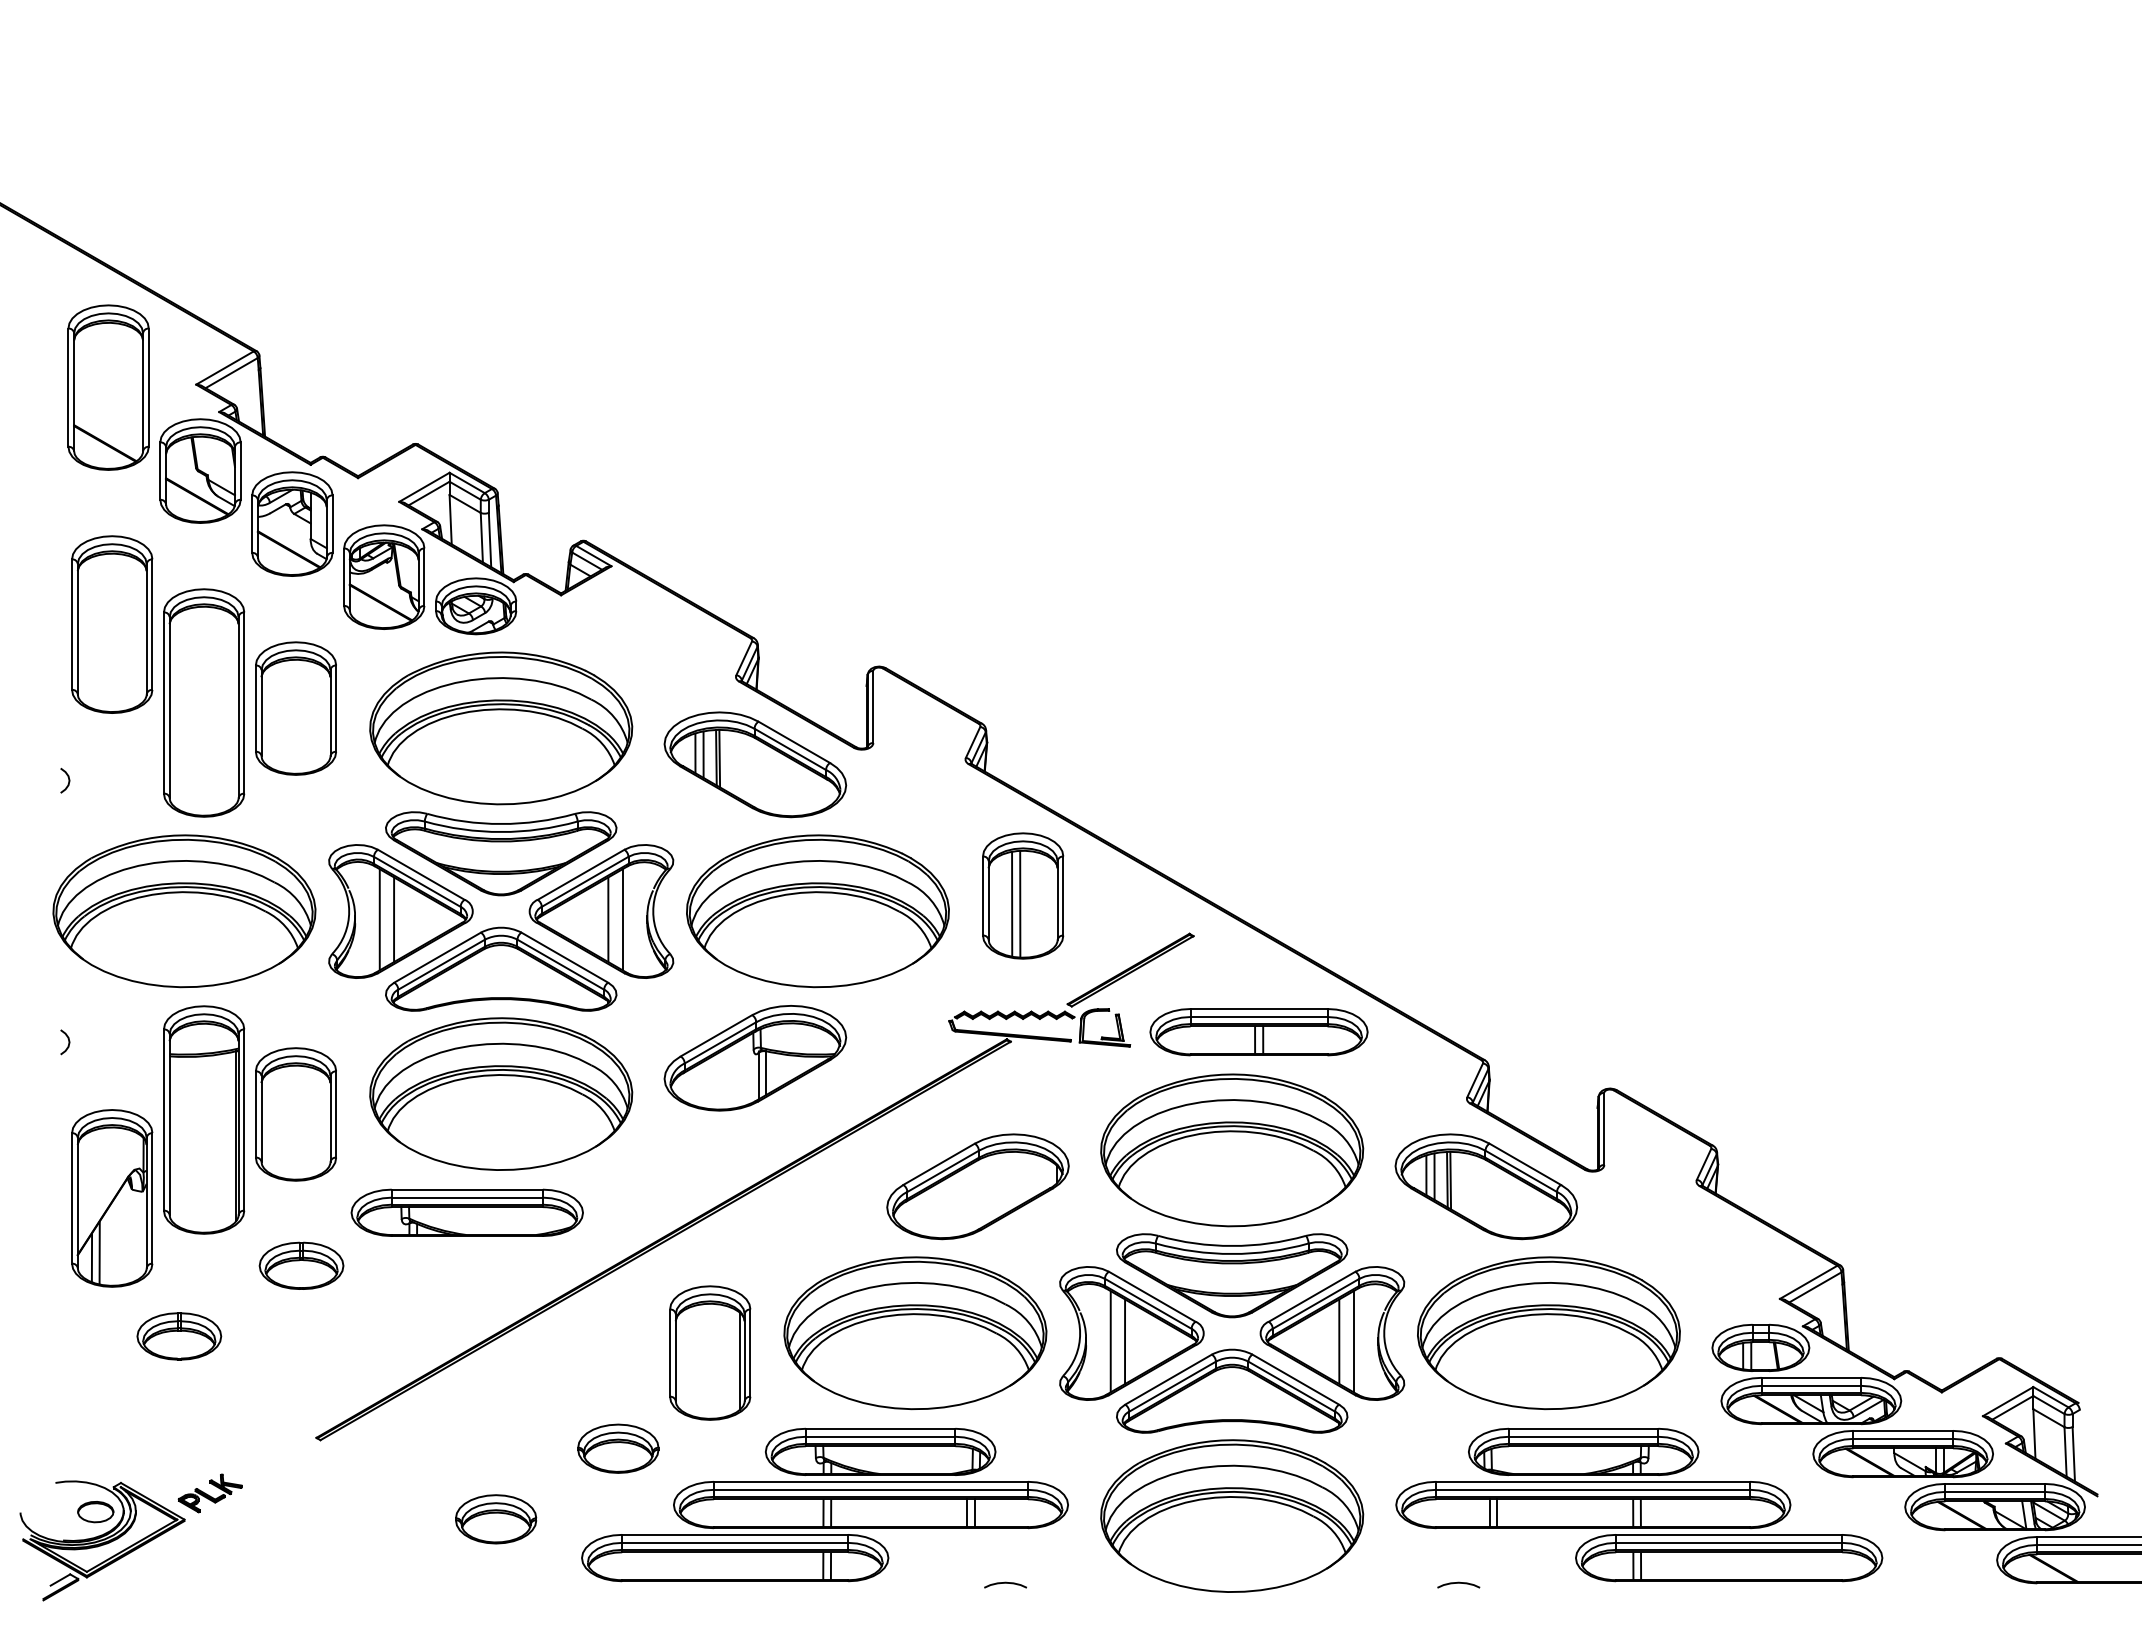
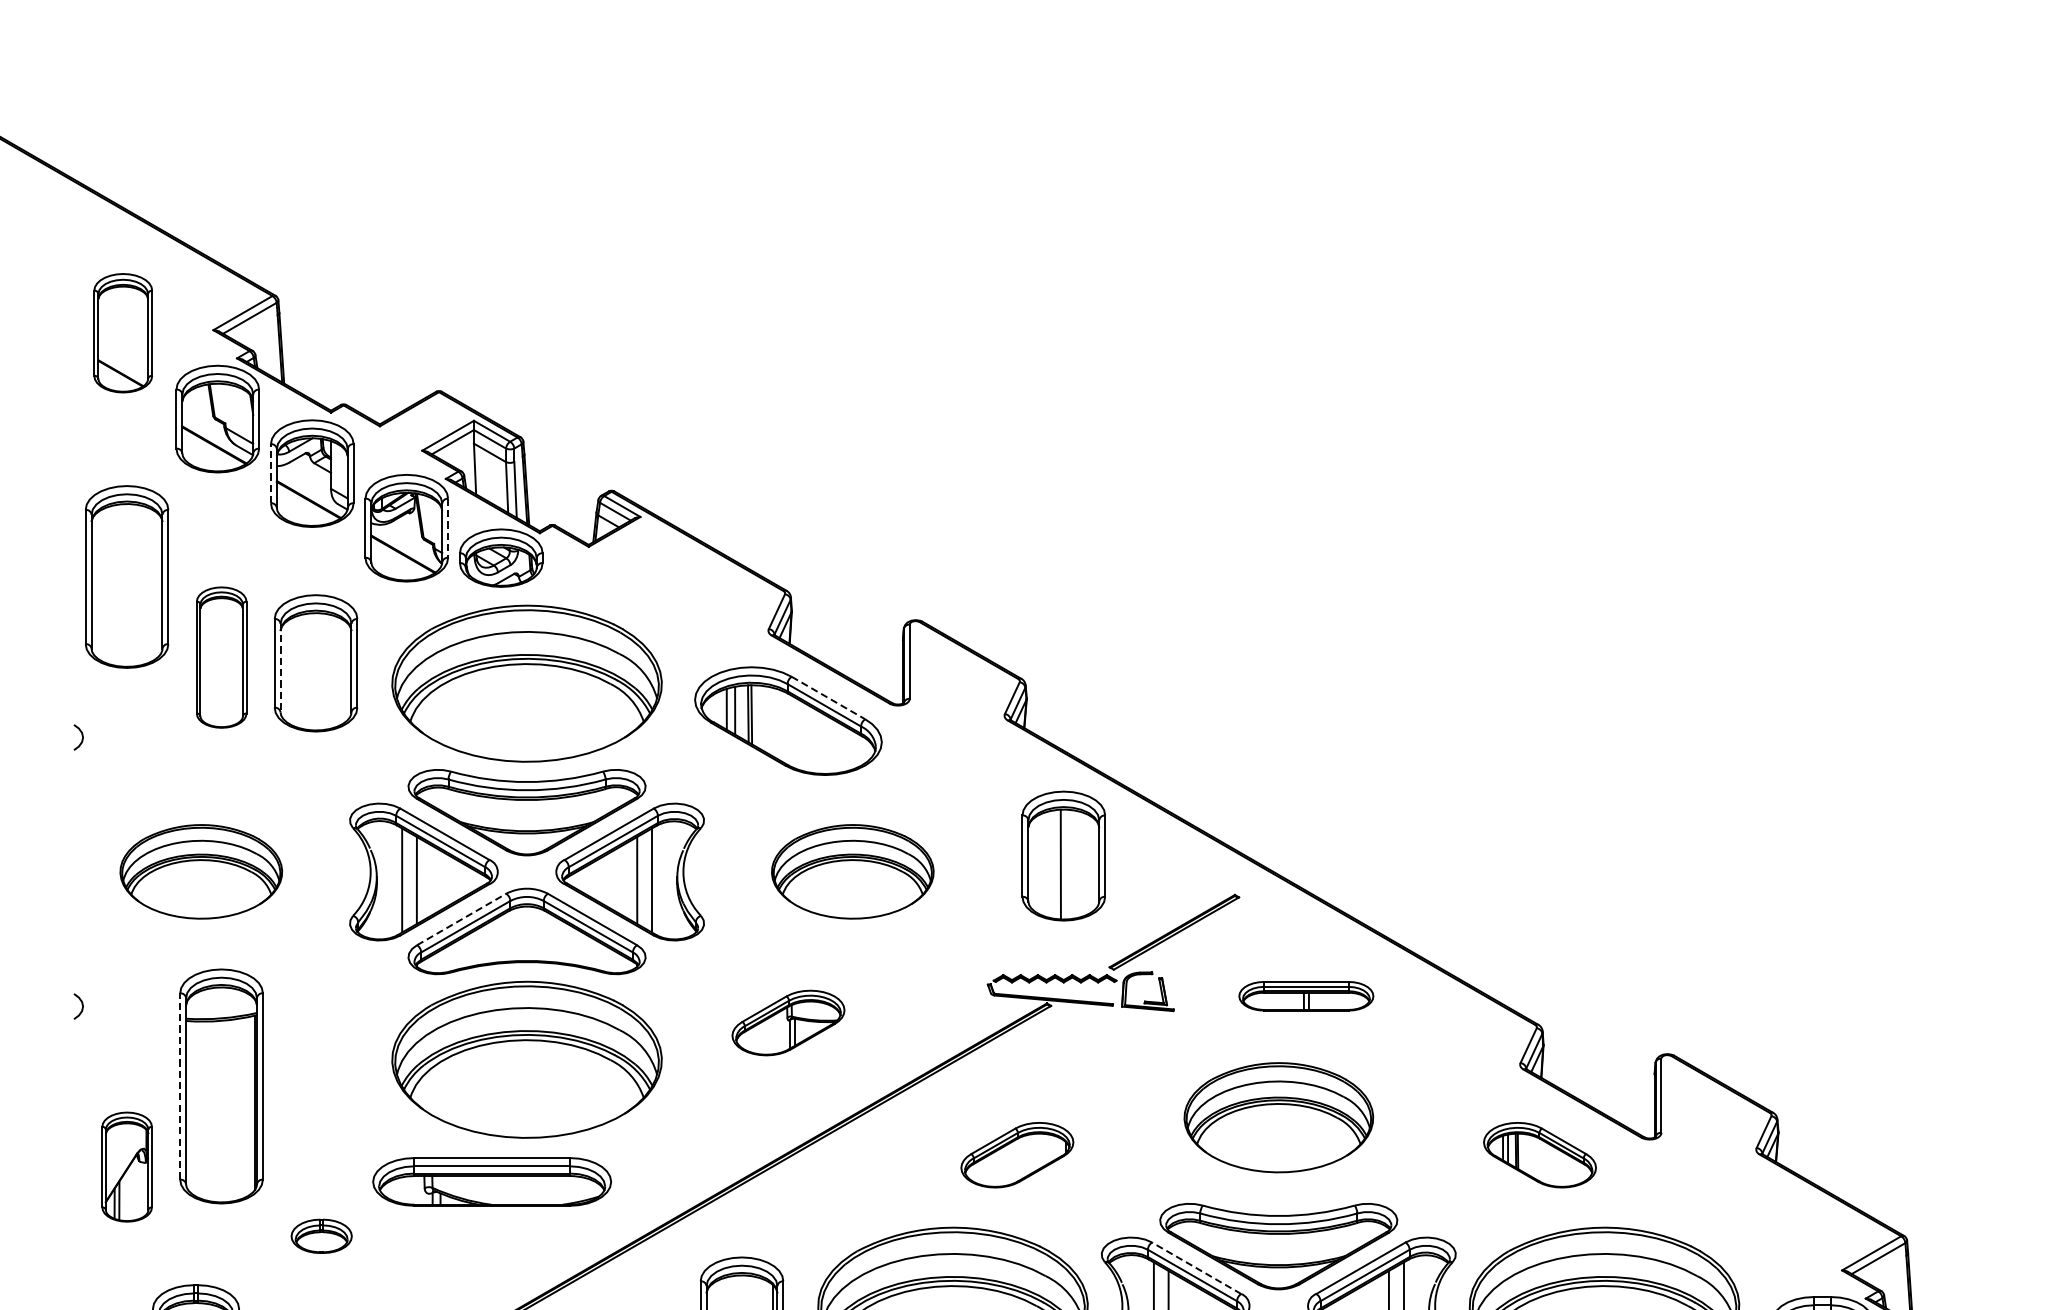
part: (108, 387) -> (123, 333), size x0.7
line: (252, 524) -> (271, 474), solid -> dashed
line: (424, 577) -> (448, 528), solid -> dashed
part: (204, 702) -> (221, 657), size x0.6
line: (261, 713) -> (280, 668), solid -> dashed
line: (794, 742) -> (828, 698), solid -> dashed
line: (1012, 903) -> (1052, 863), removed
part: (184, 911) -> (201, 872), size x0.6
part: (817, 911) -> (852, 872), size x0.6
line: (438, 957) -> (462, 919), solid -> dashed
part: (1258, 1032) -> (1305, 996), size x0.6
part: (755, 1058) -> (788, 1023), size x0.6
part: (295, 1114) -> (315, 1080), removed
line: (163, 1120) -> (179, 1086), solid -> dashed
part: (1232, 1150) -> (1279, 1117), size x0.7
part: (977, 1186) -> (1016, 1154), size x0.6
part: (1485, 1186) -> (1539, 1154), size x0.6
part: (112, 1198) -> (127, 1167), size x0.6
part: (301, 1265) -> (321, 1236), size x0.7
line: (1151, 1296) -> (1195, 1267), solid -> dashed

